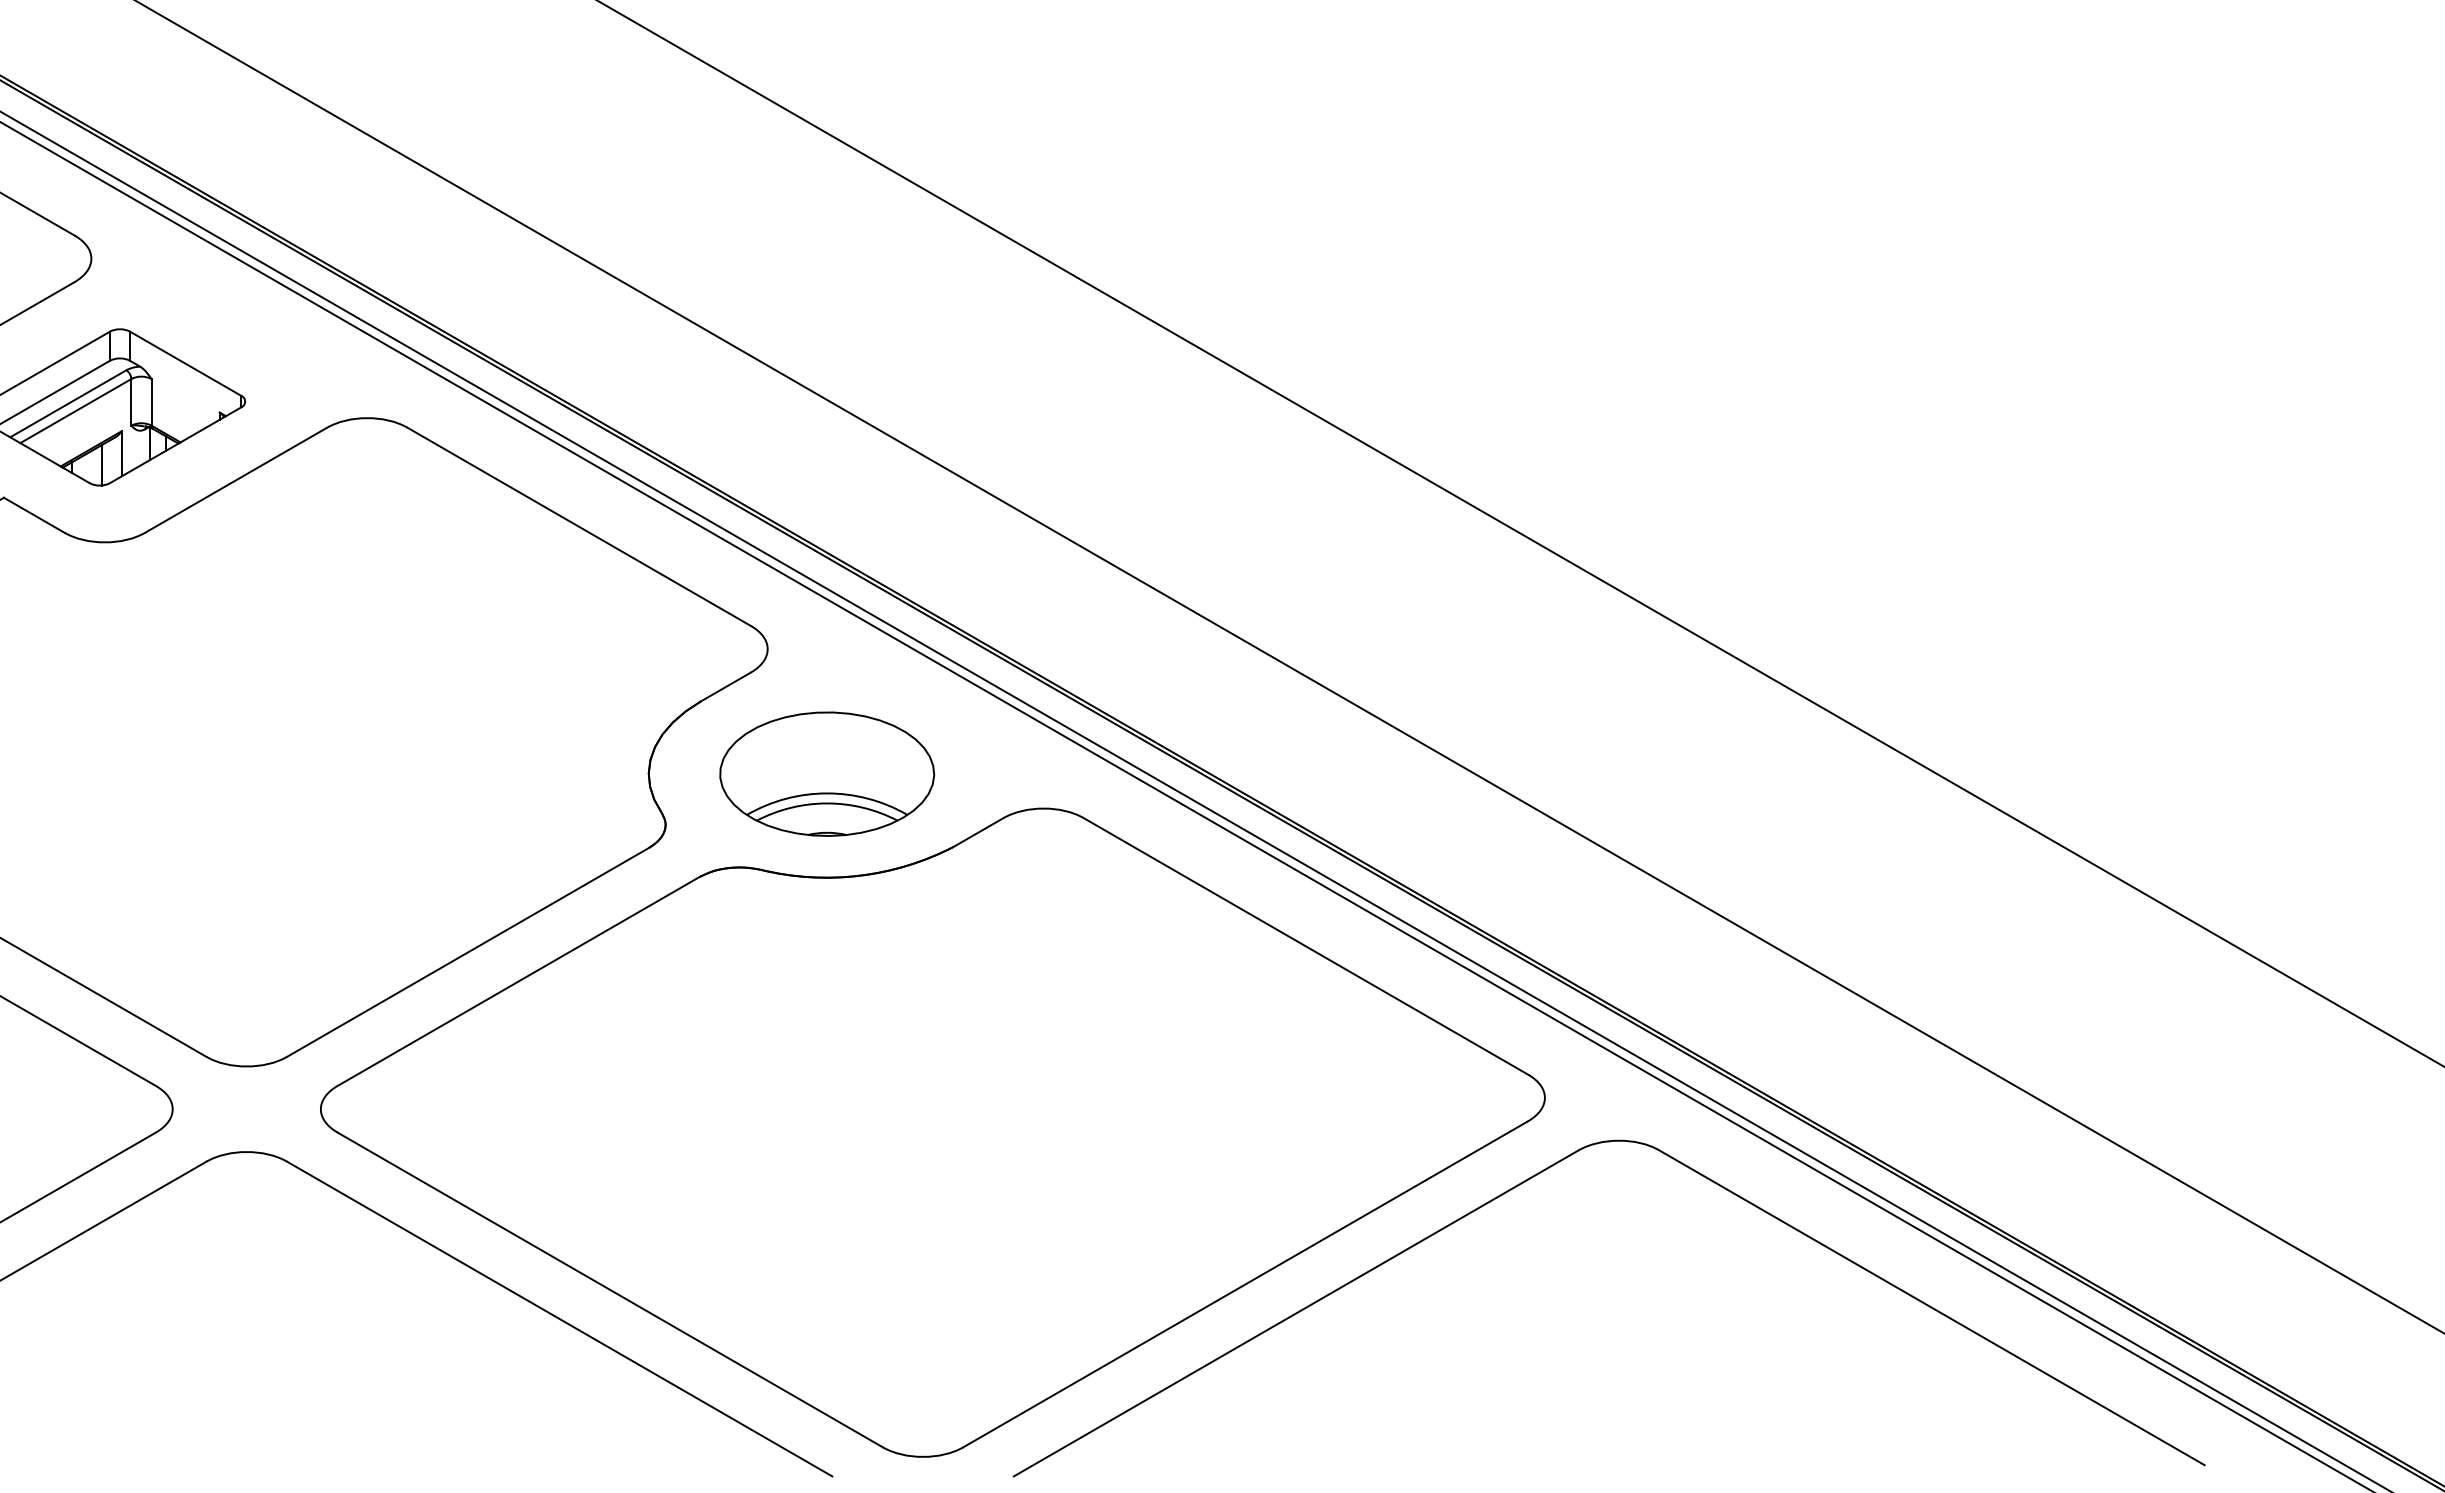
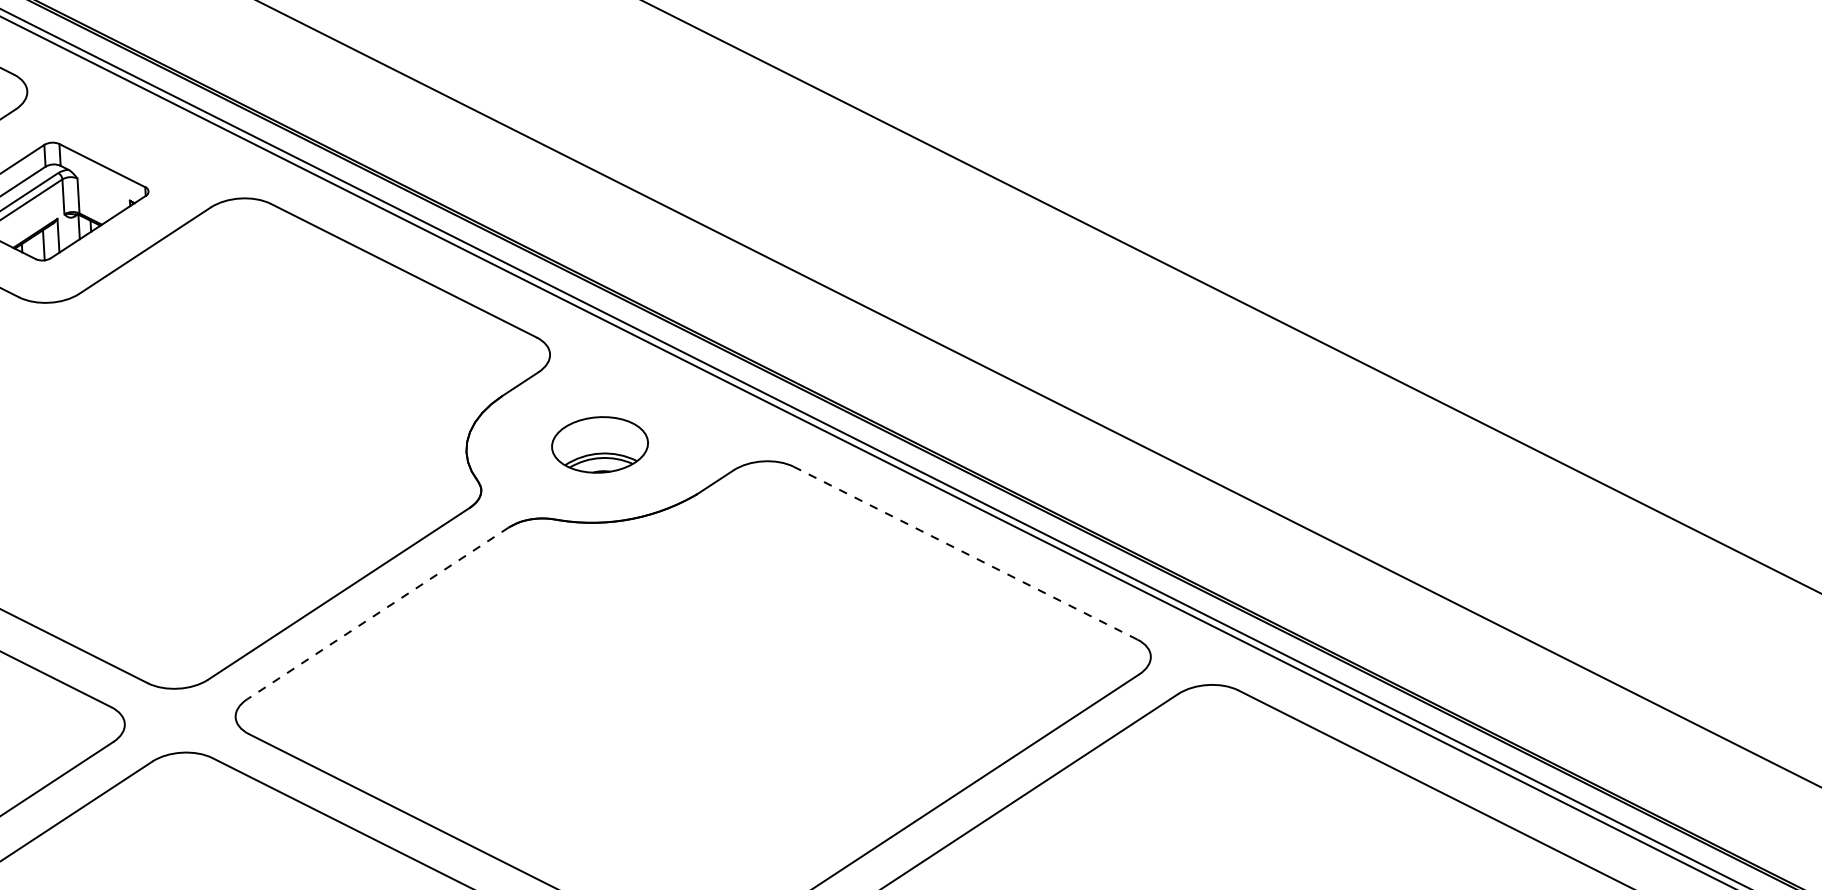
part: (827, 773) -> (600, 444), size x0.6
line: (1306, 946) -> (965, 553), solid -> dashed
line: (518, 981) -> (377, 613), solid -> dashed

